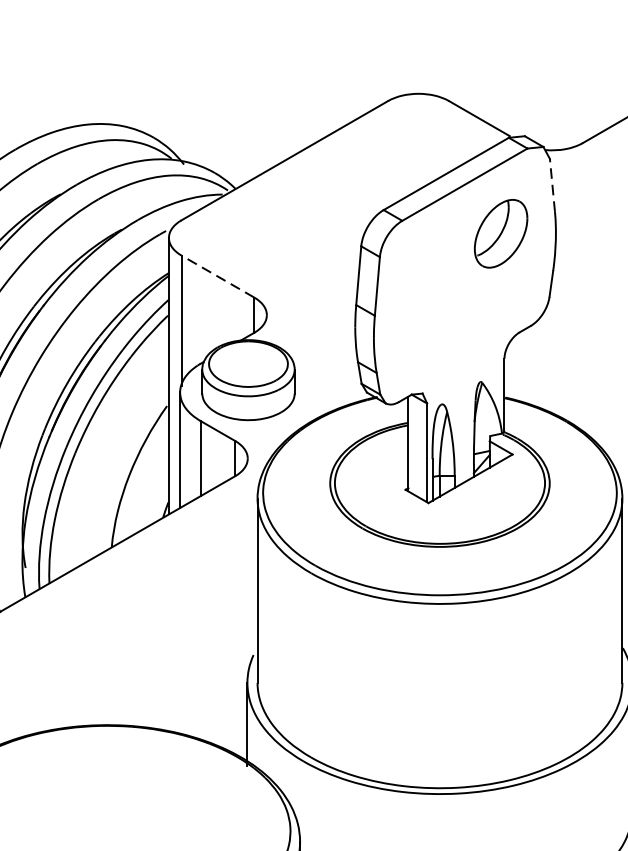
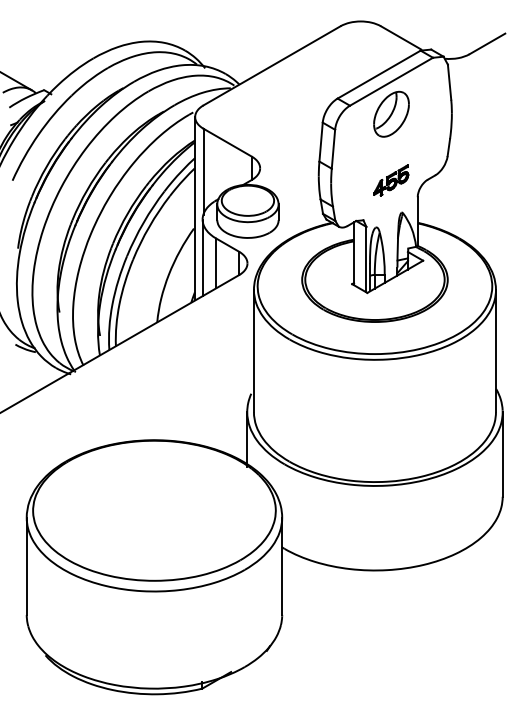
line: (552, 185) -> (449, 82), dashed -> solid
part: (501, 232) -> (391, 113), moved
line: (217, 276) -> (227, 142), dashed -> solid
part: (464, 333) -> (391, 180), added

